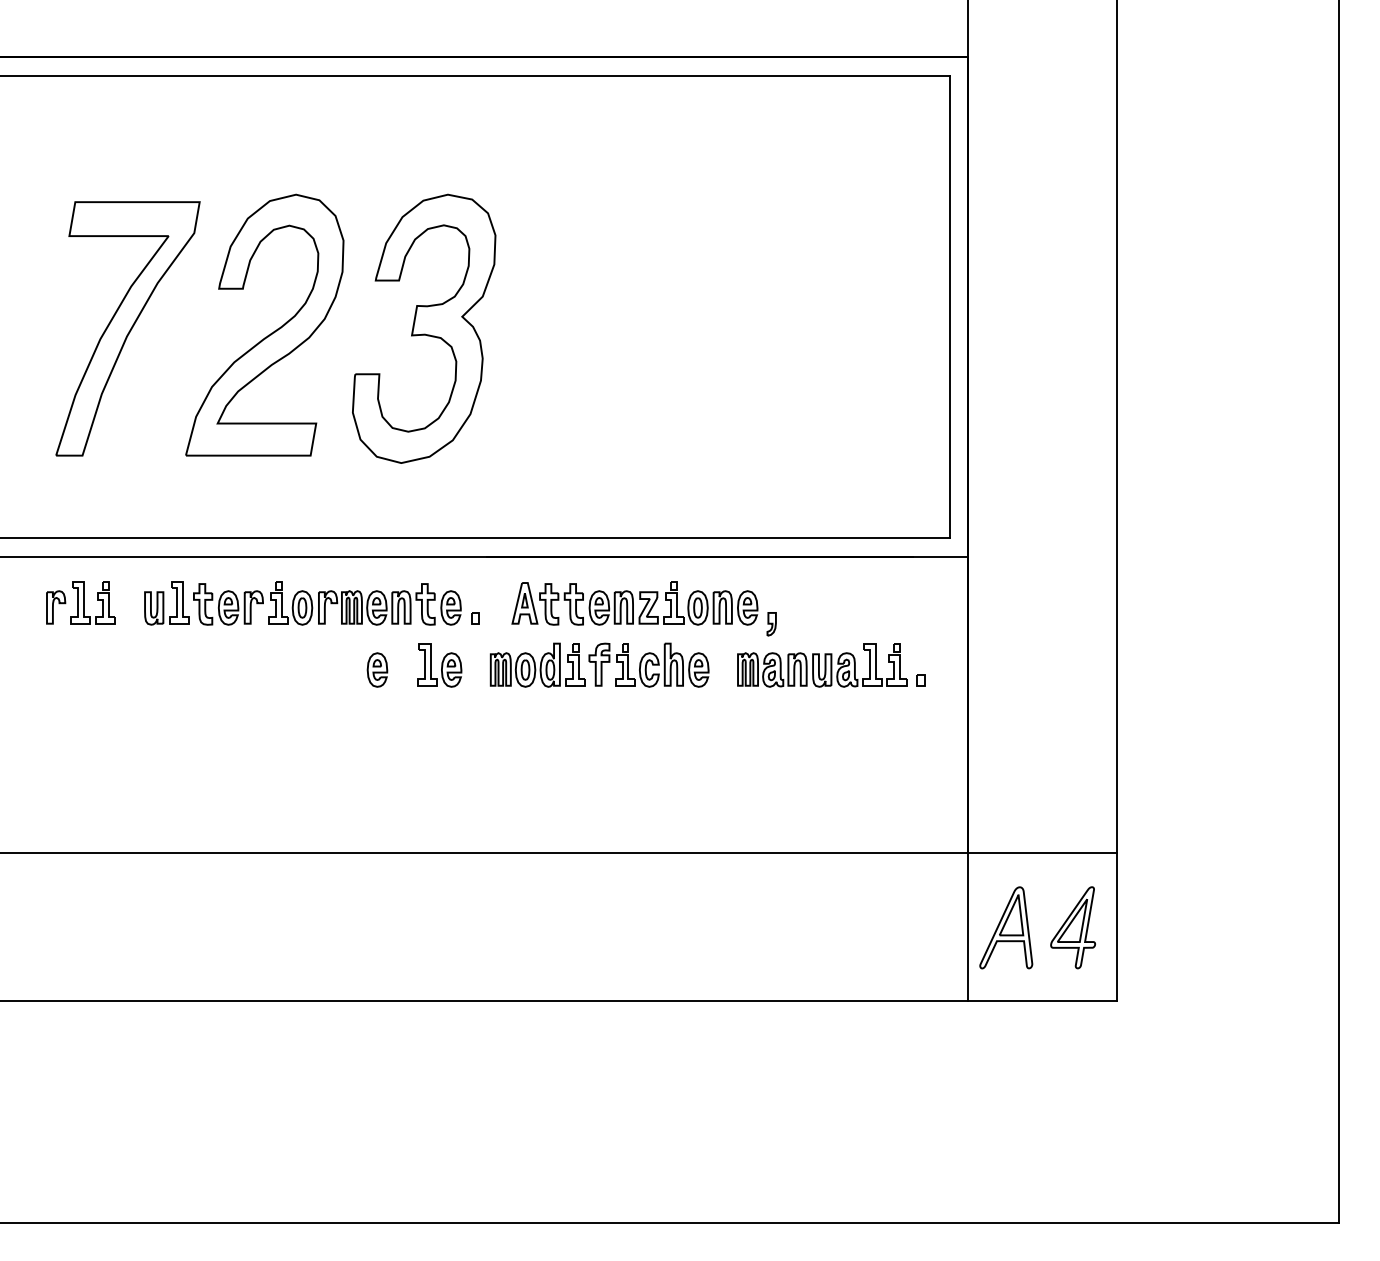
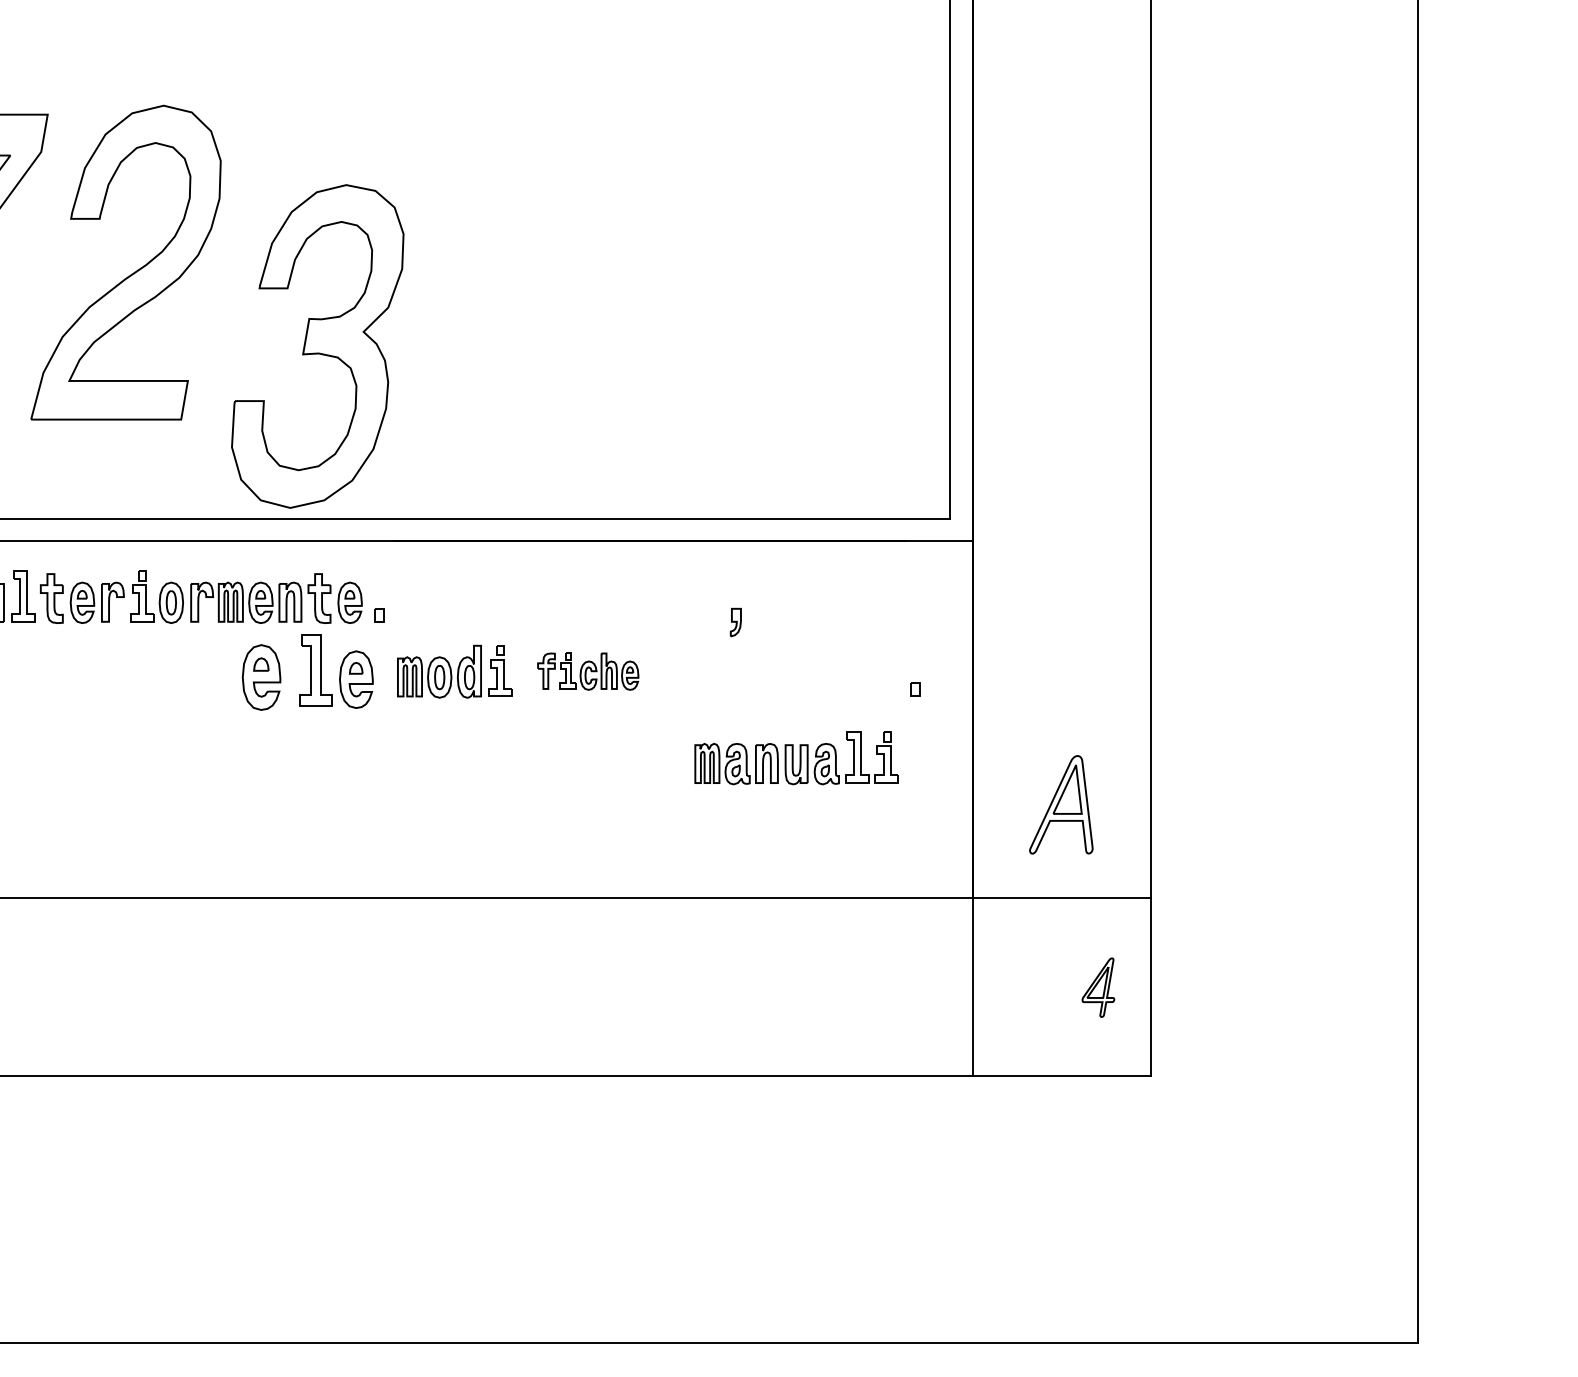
part: (424, 328) -> (318, 346), moved
part: (634, 603) -> (570, 597), removed
part: (648, 664) -> (587, 670), size x0.7
part: (439, 665) -> (336, 672), size x1.4
part: (822, 665) -> (796, 758), moved
part: (377, 669) -> (261, 676), size x1.6
part: (1006, 927) -> (1061, 804), moved
part: (1072, 927) -> (1097, 987), size x0.6

